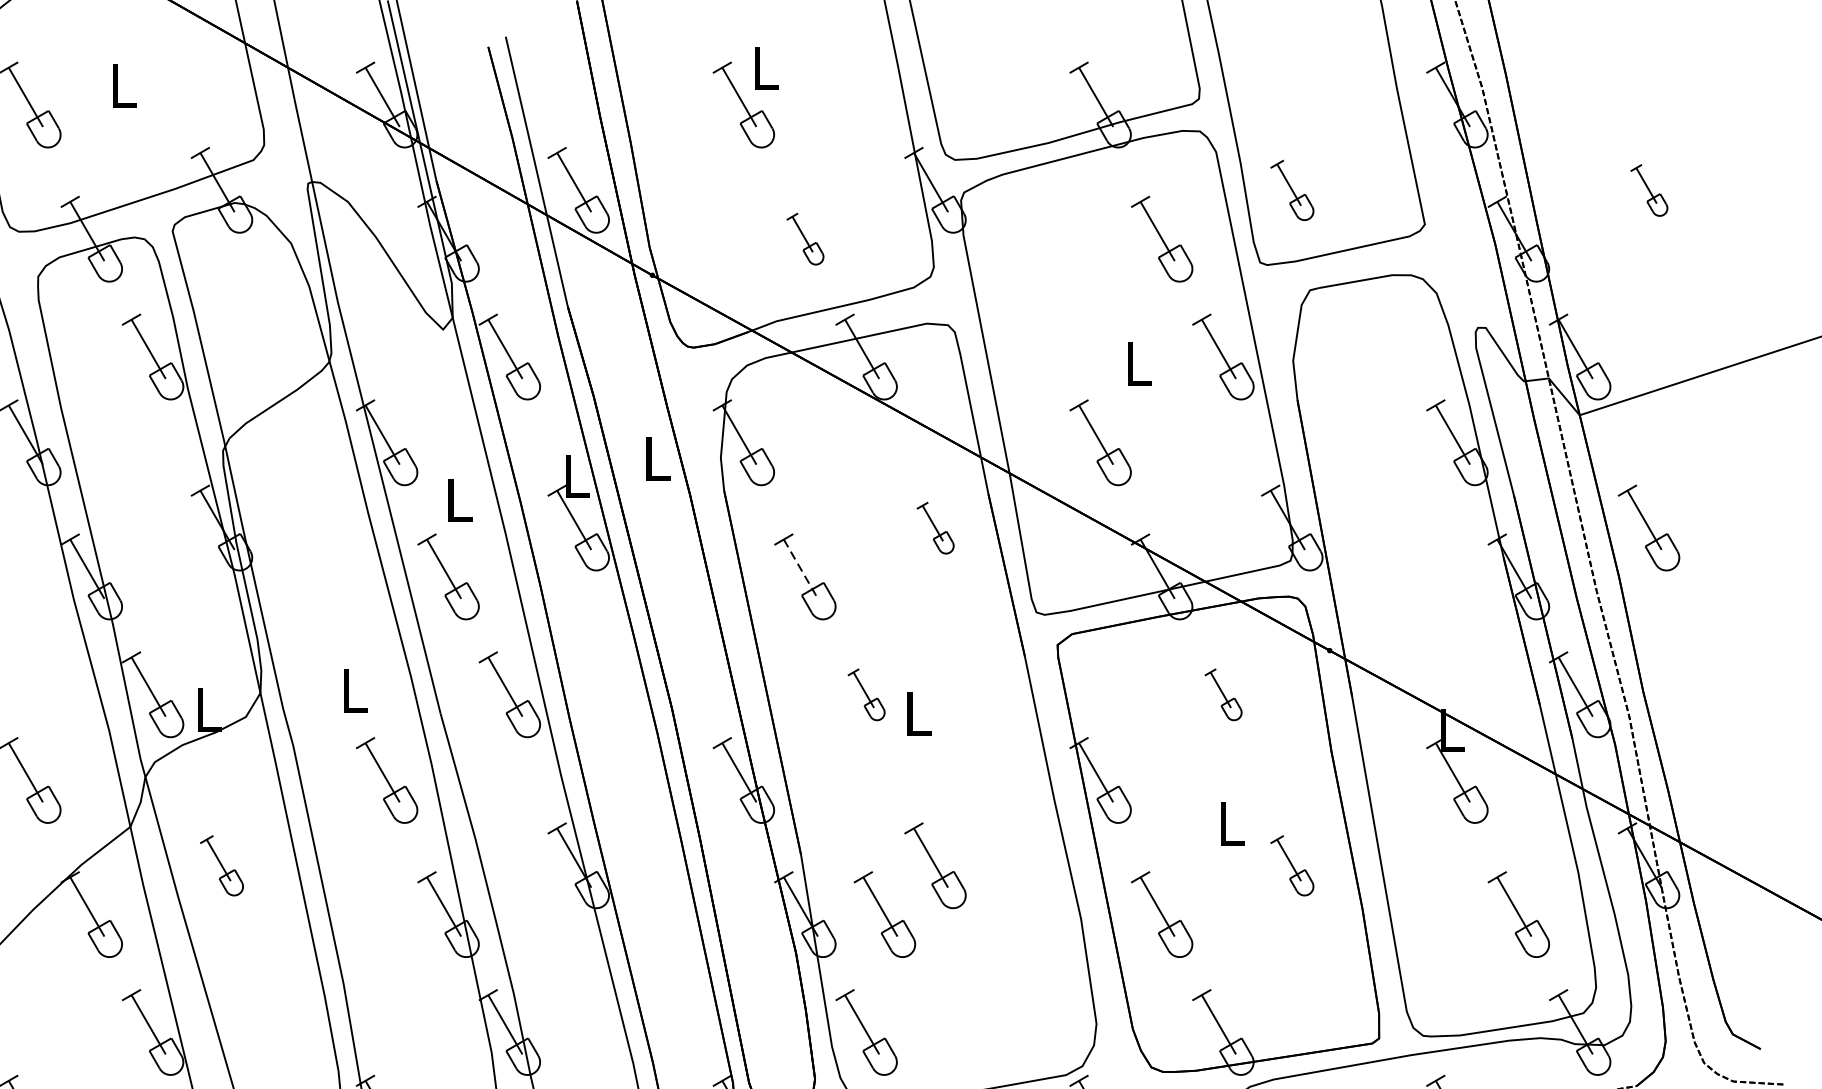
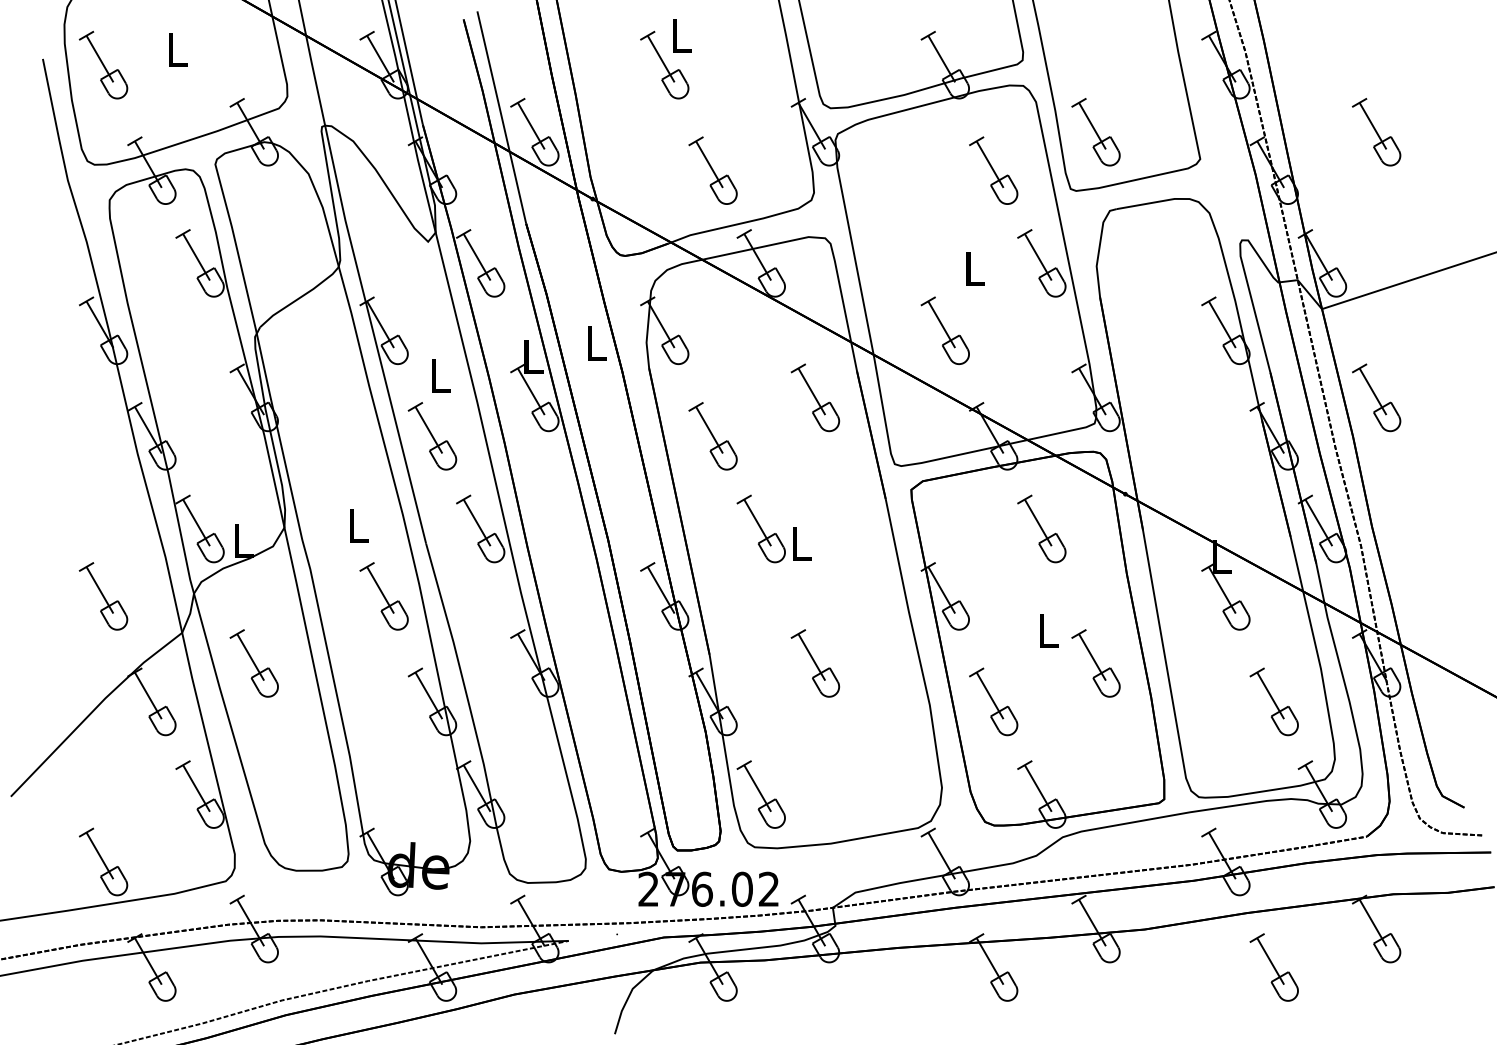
part: (1291, 190) -> (1095, 132), size x1.43
part: (1648, 190) -> (1376, 132), size x1.67
part: (804, 239) -> (712, 170), size x1.67
part: (935, 527) -> (815, 397), size x1.67
line: (800, 569) -> (709, 430), dashed -> solid
part: (865, 694) -> (760, 528), size x1.67
part: (1223, 694) -> (1041, 528), size x1.67
part: (221, 865) -> (253, 663), size x1.43
part: (1291, 865) -> (1095, 663), size x1.43
part: (884, 914) -> (775, 701), removed

